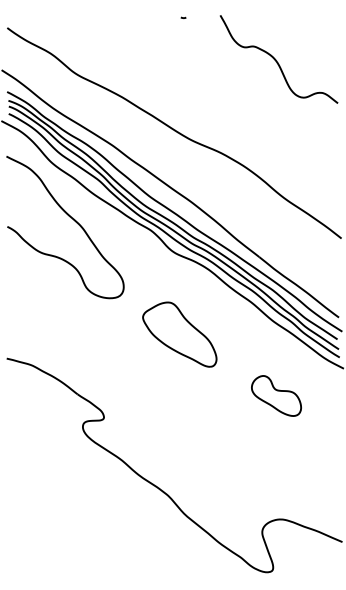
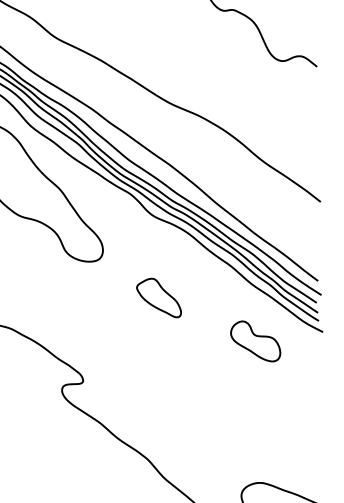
part: (179, 334) -> (158, 297), size x0.6
part: (276, 395) -> (255, 340), moved

